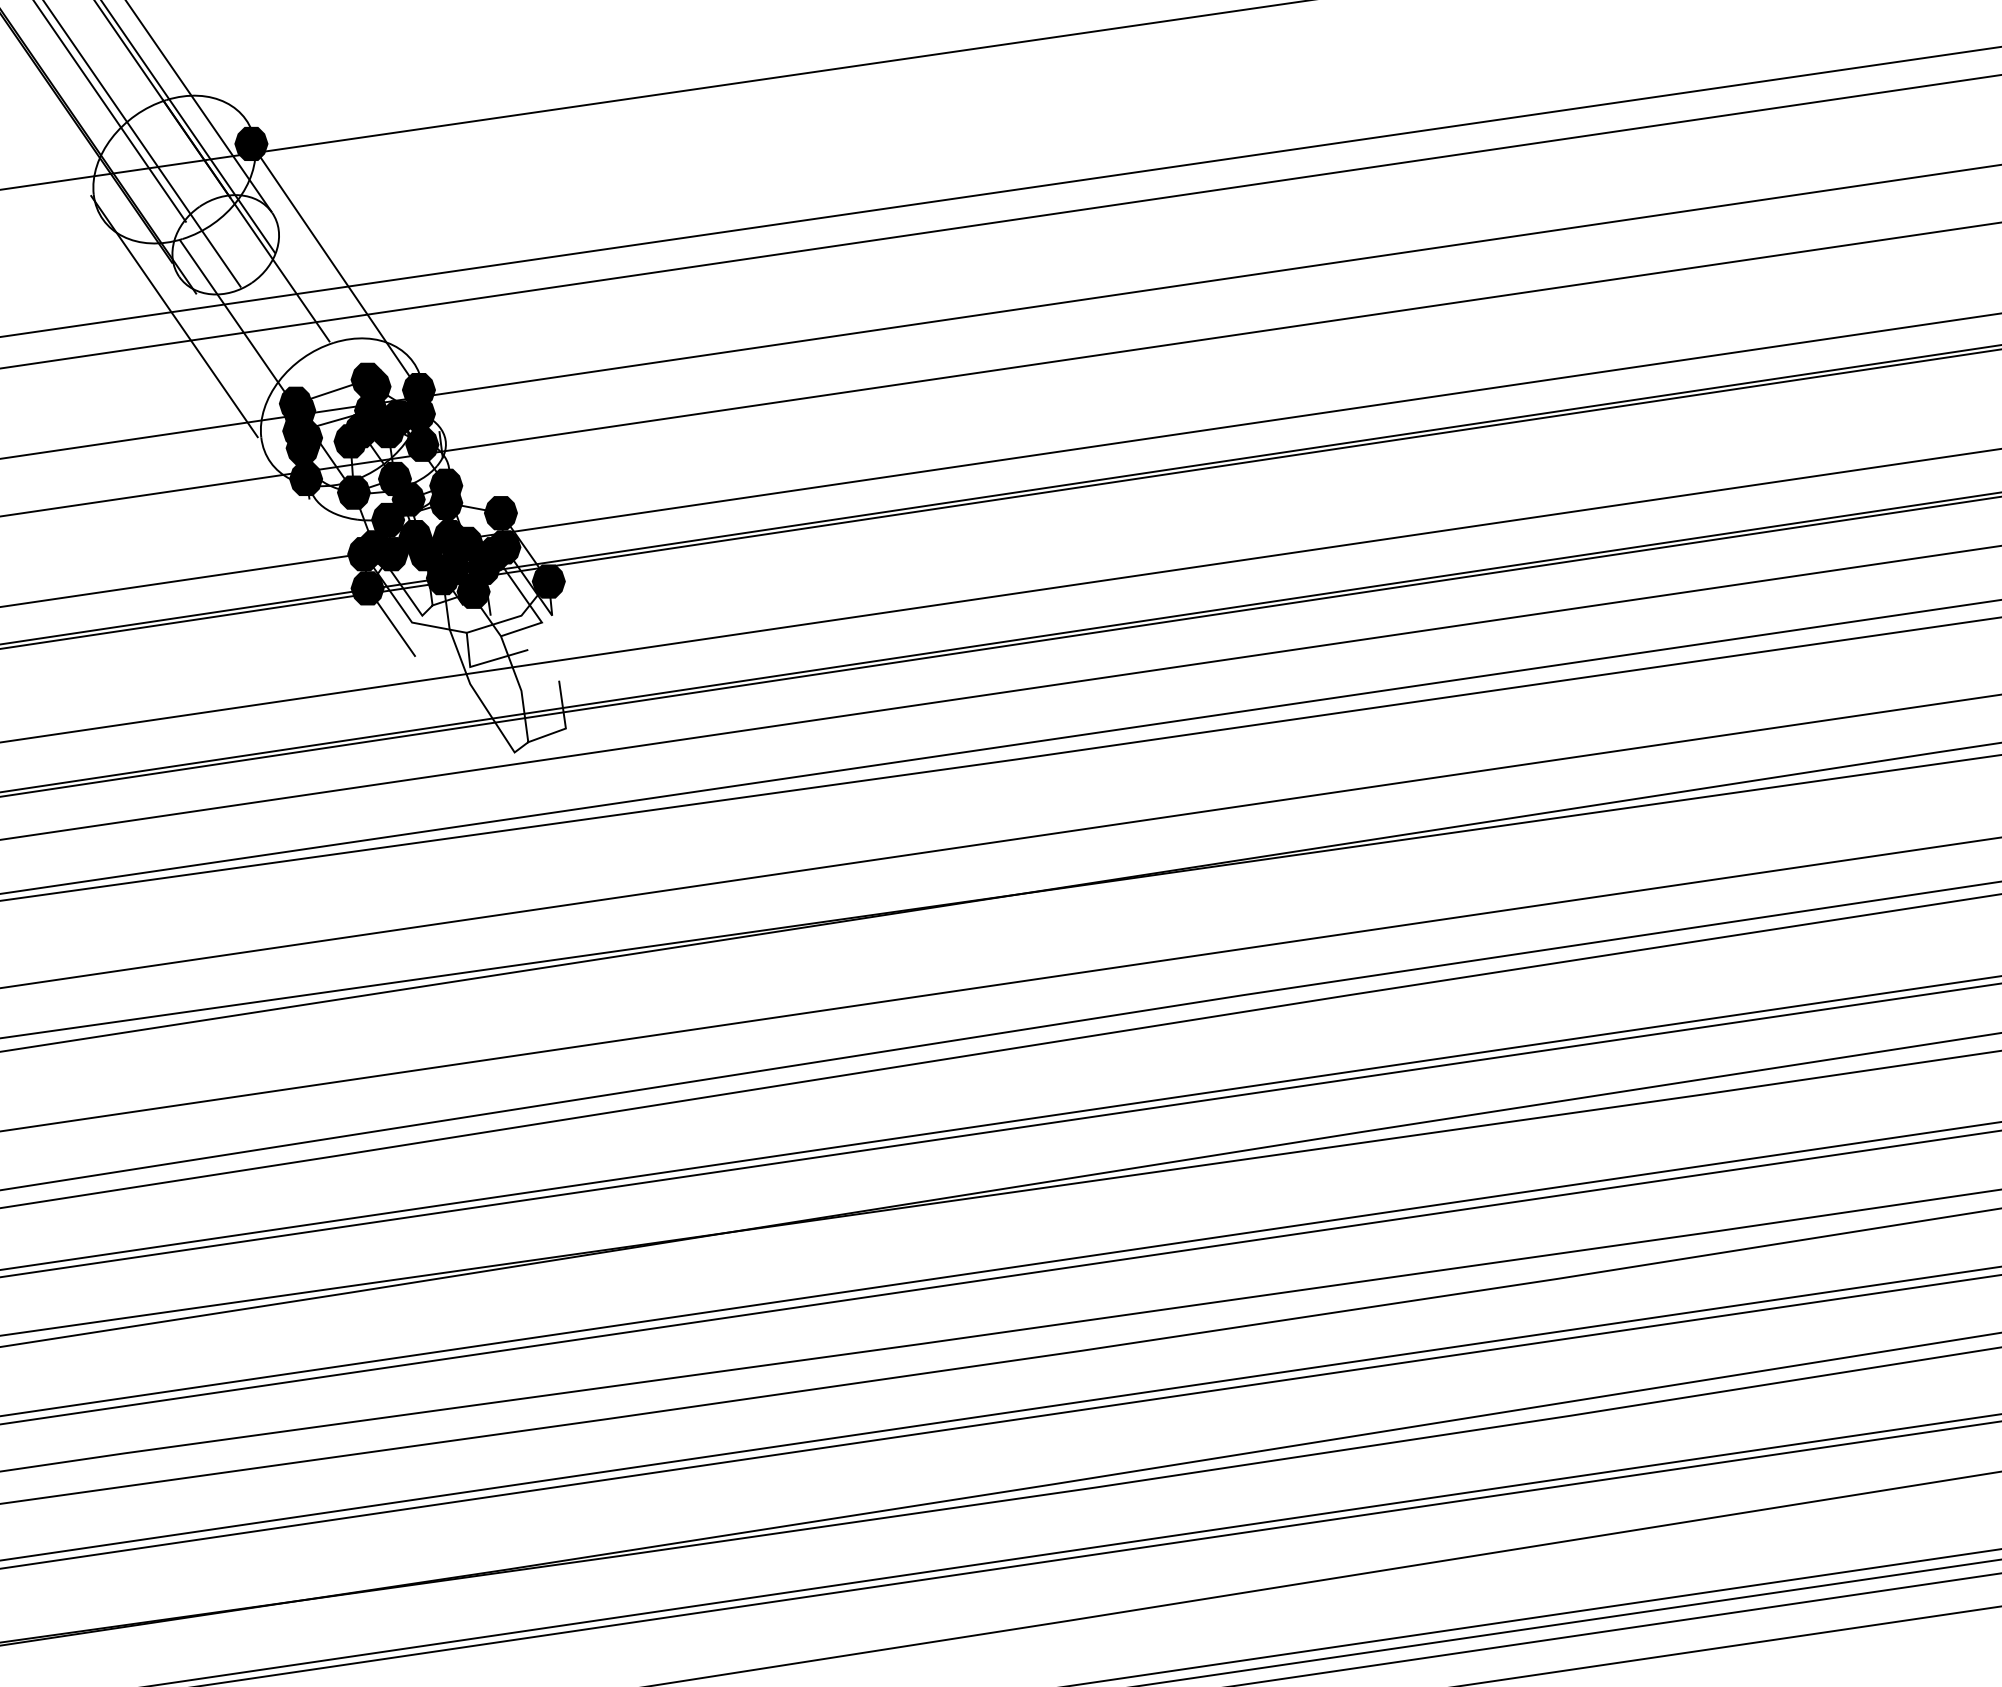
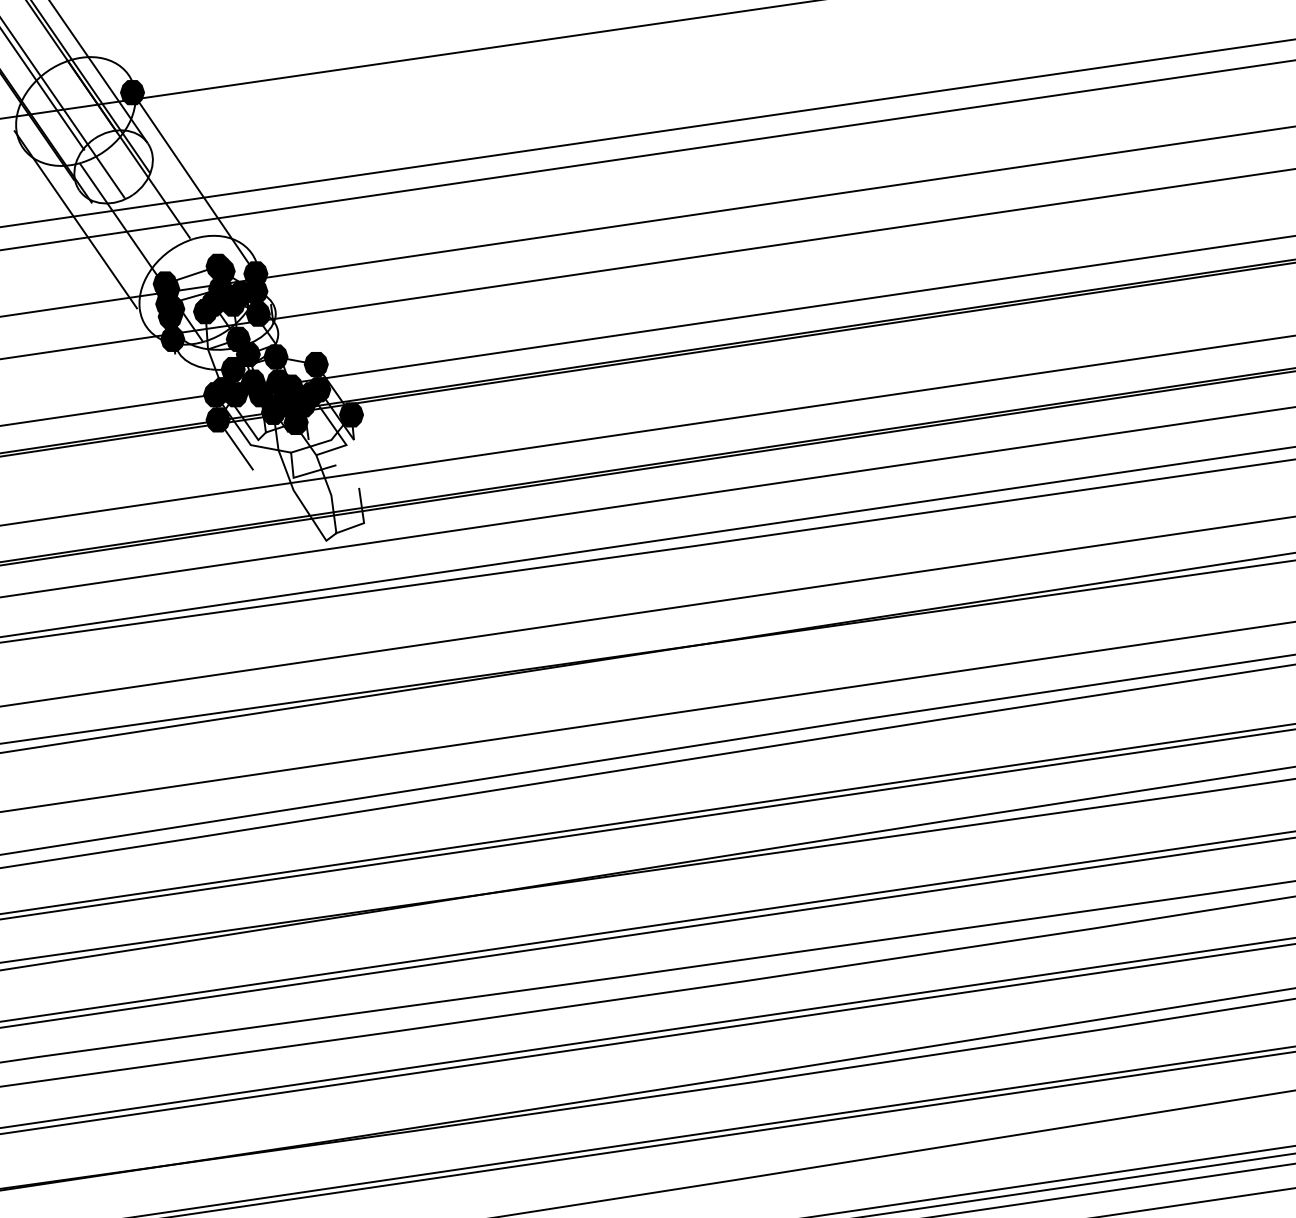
fill: (446, 485) -> (276, 344), removed
fill: (353, 492) -> (207, 349), removed

